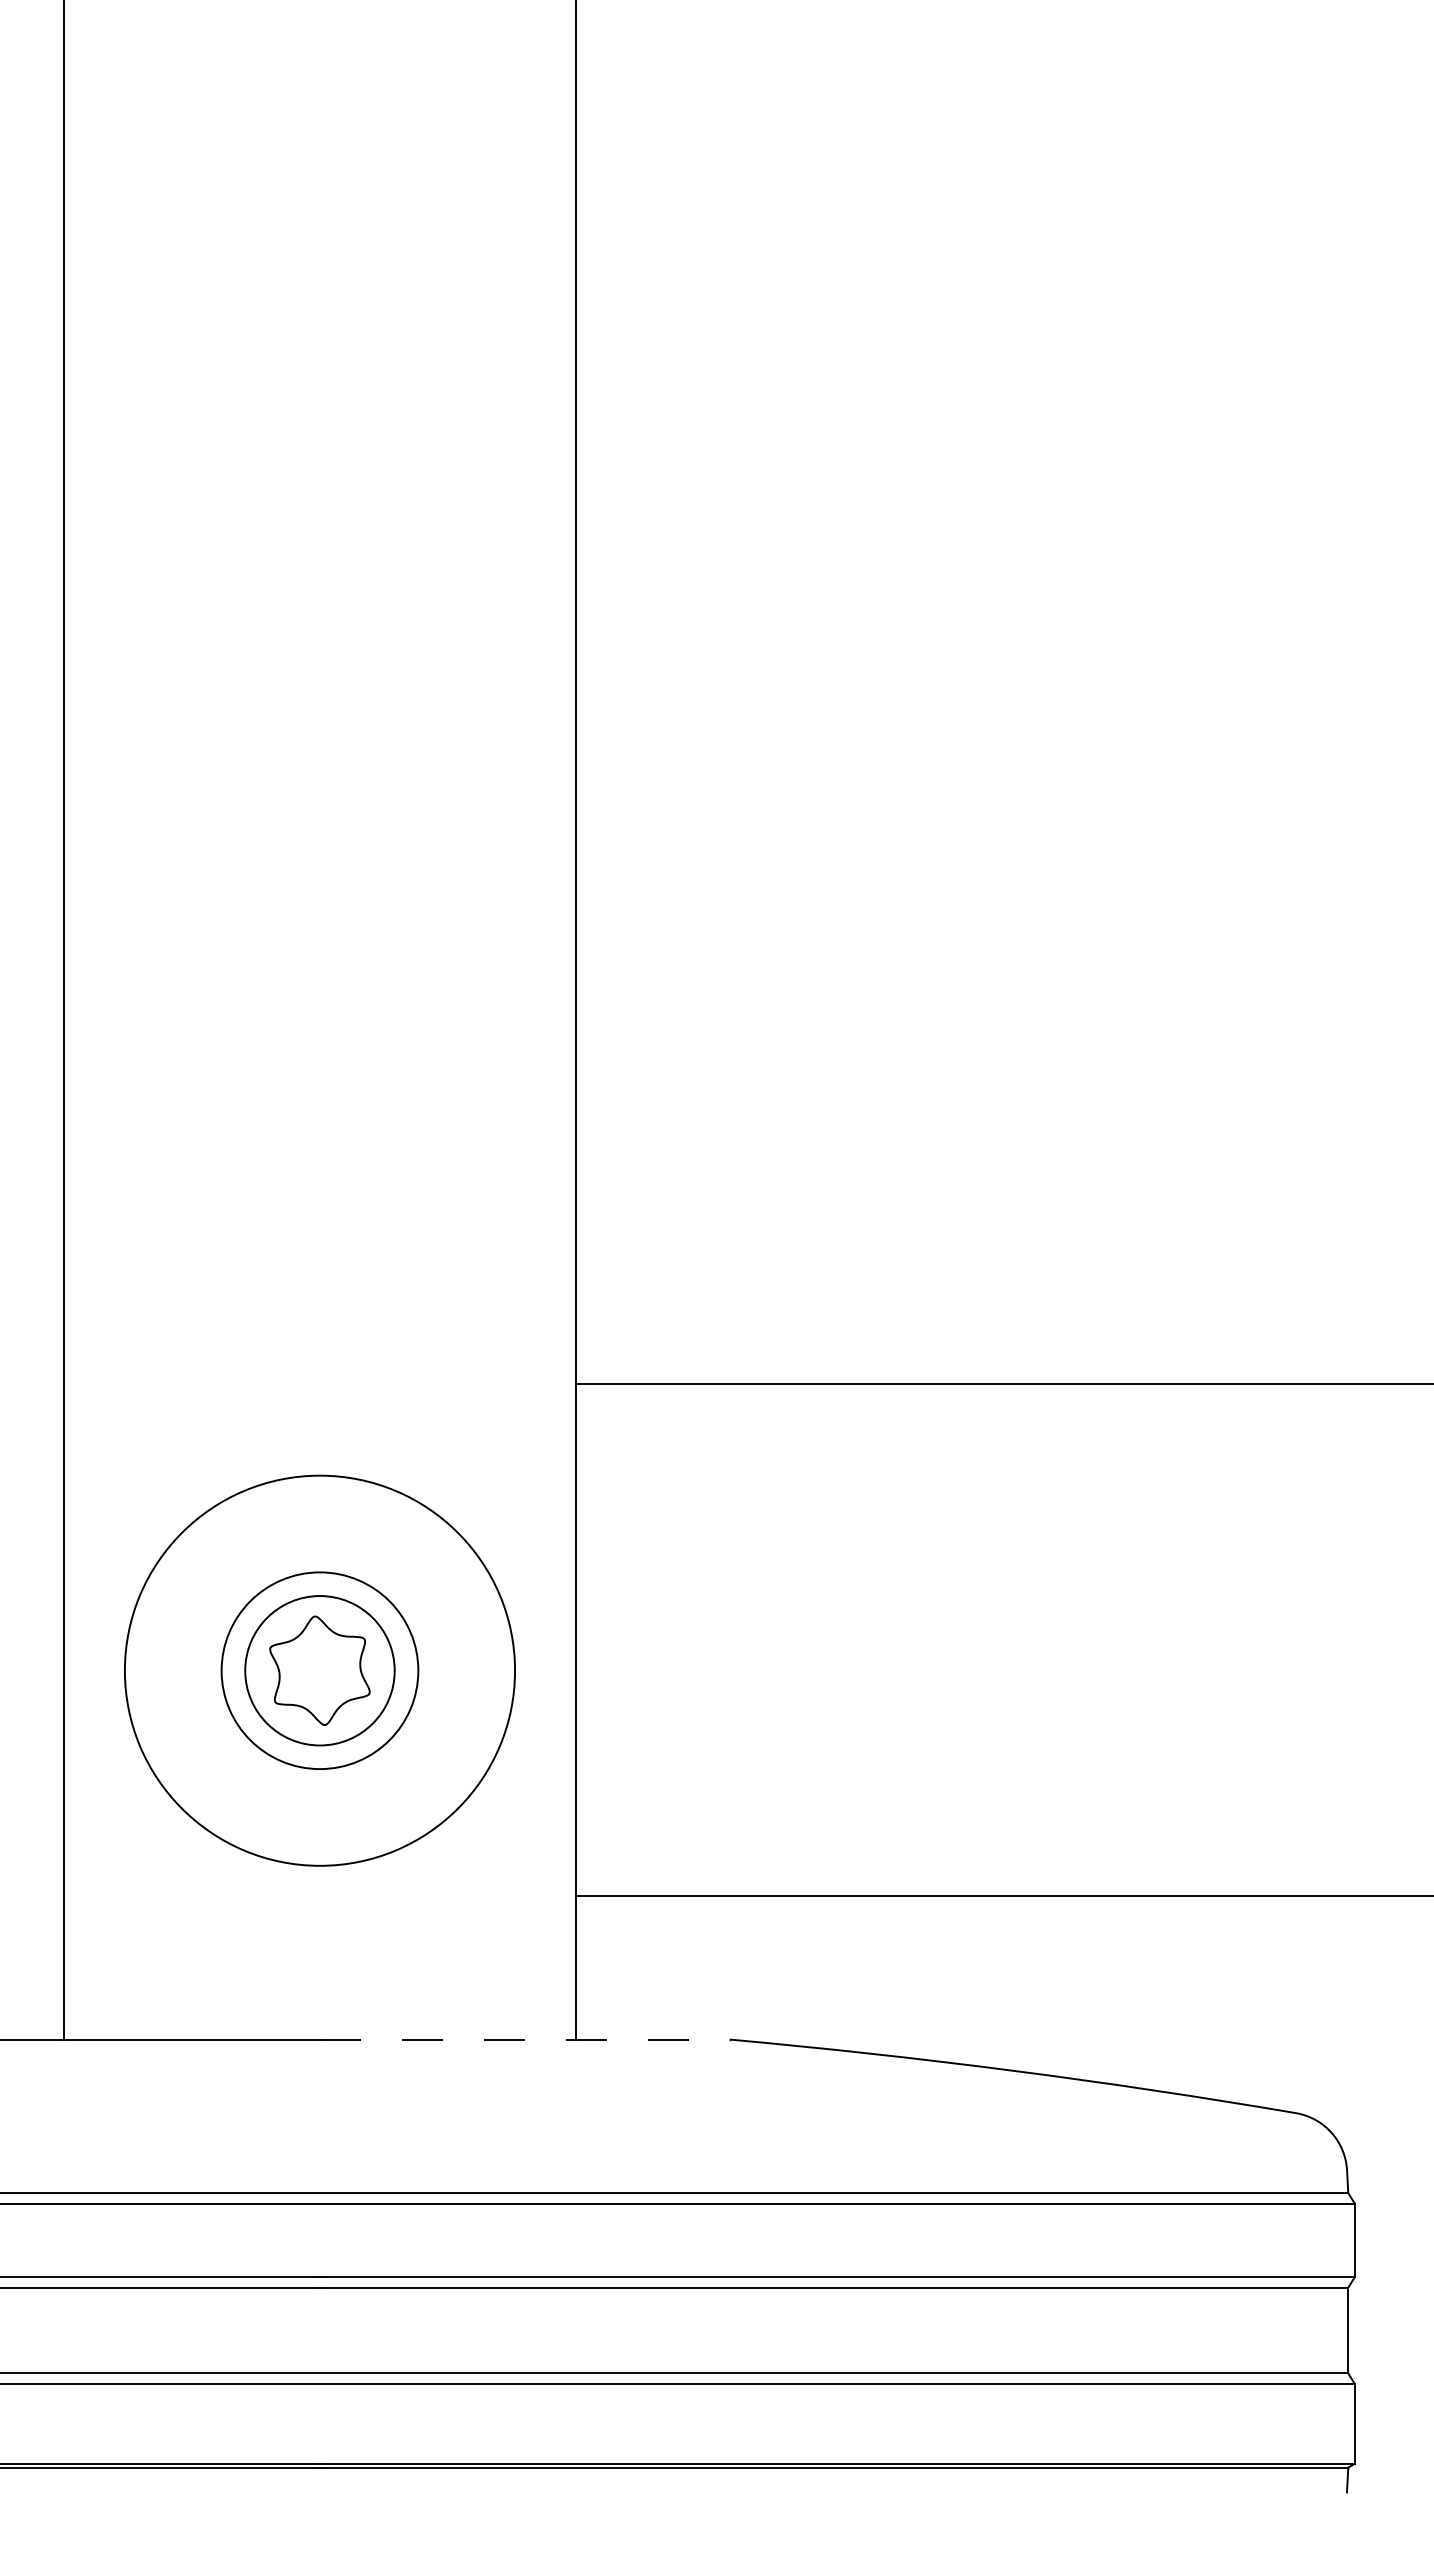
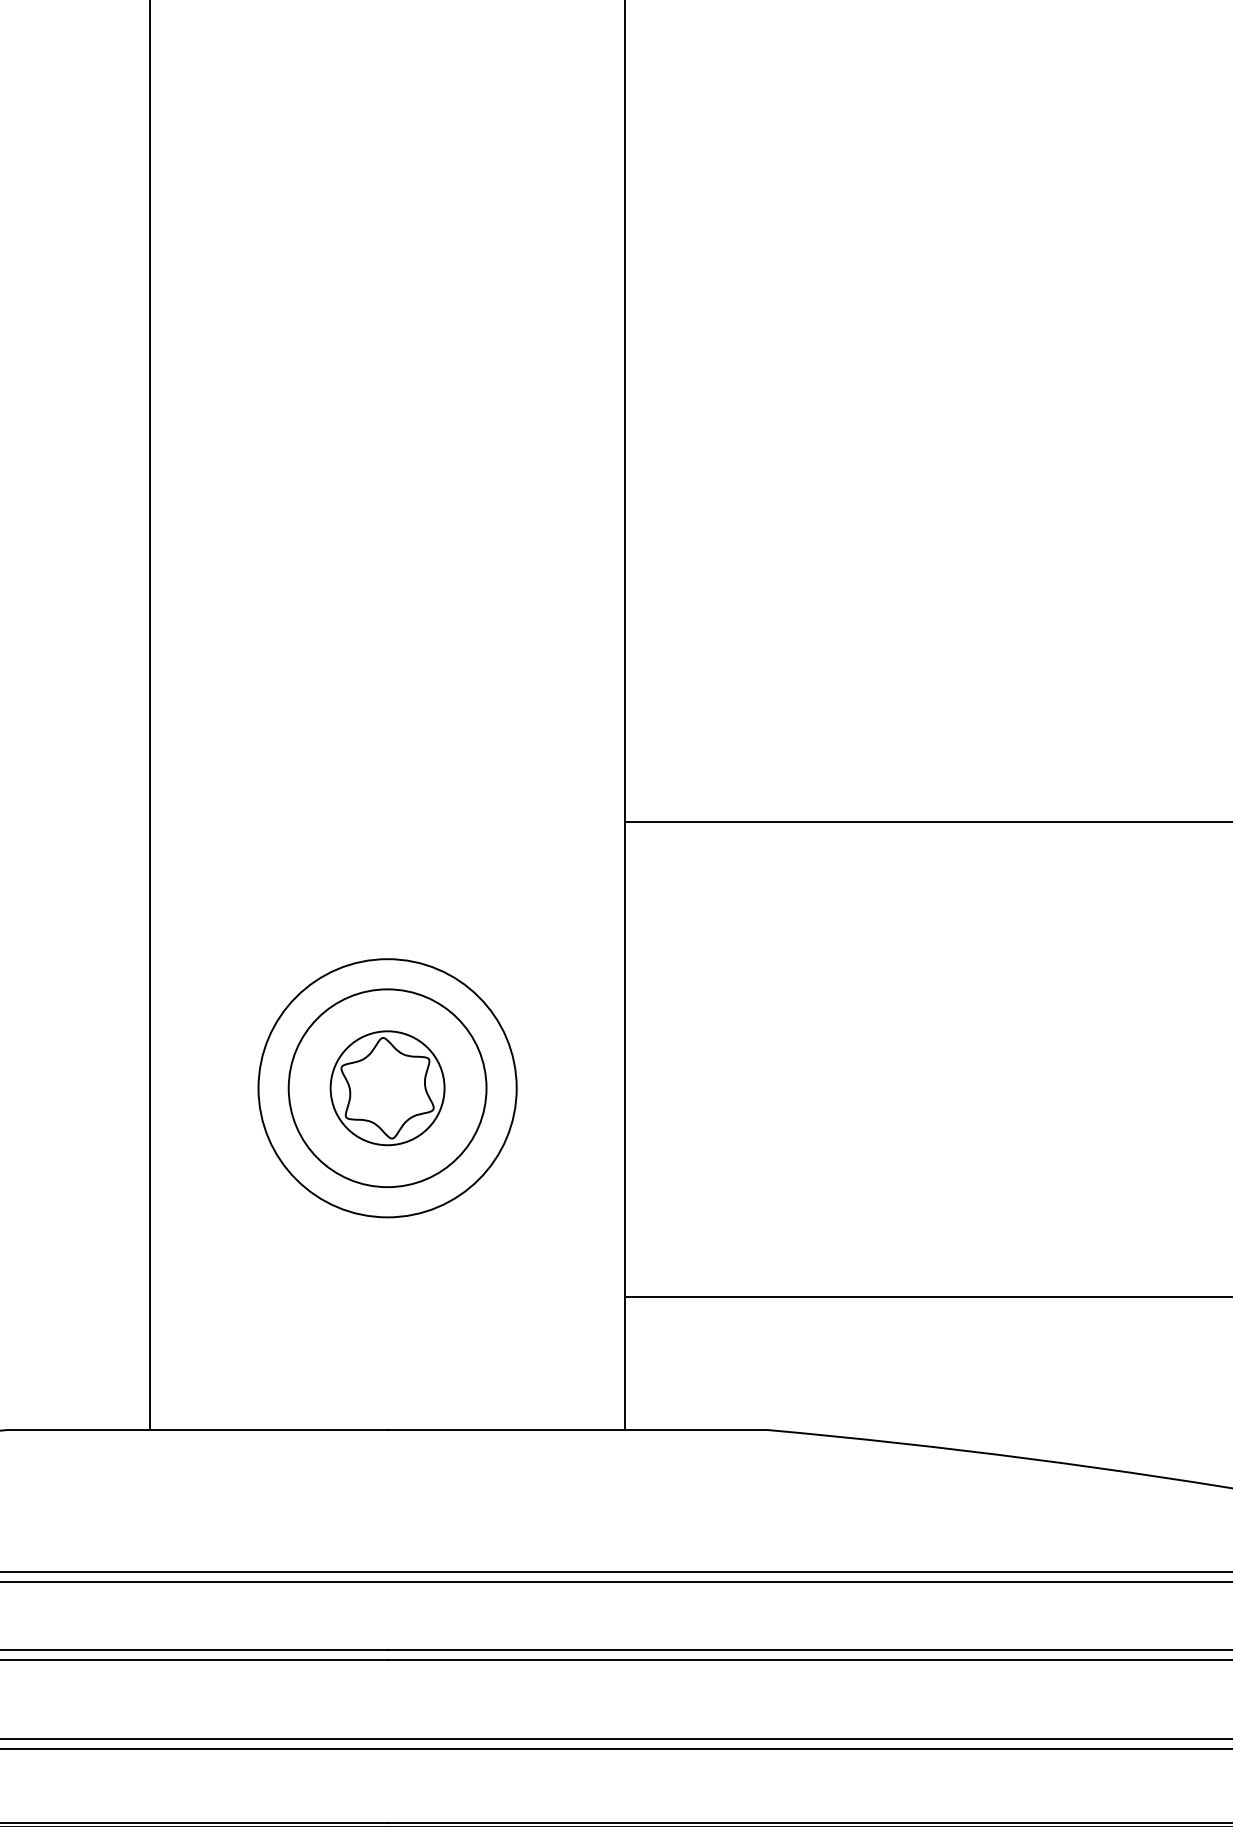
circle: (319, 1670) -> (387, 1088), size x0.62
circle: (319, 1670) -> (387, 1088), size x0.71
circle: (319, 1670) -> (387, 1088), size x1.43
line: (524, 2039) -> (577, 1429), dashed -> solid

